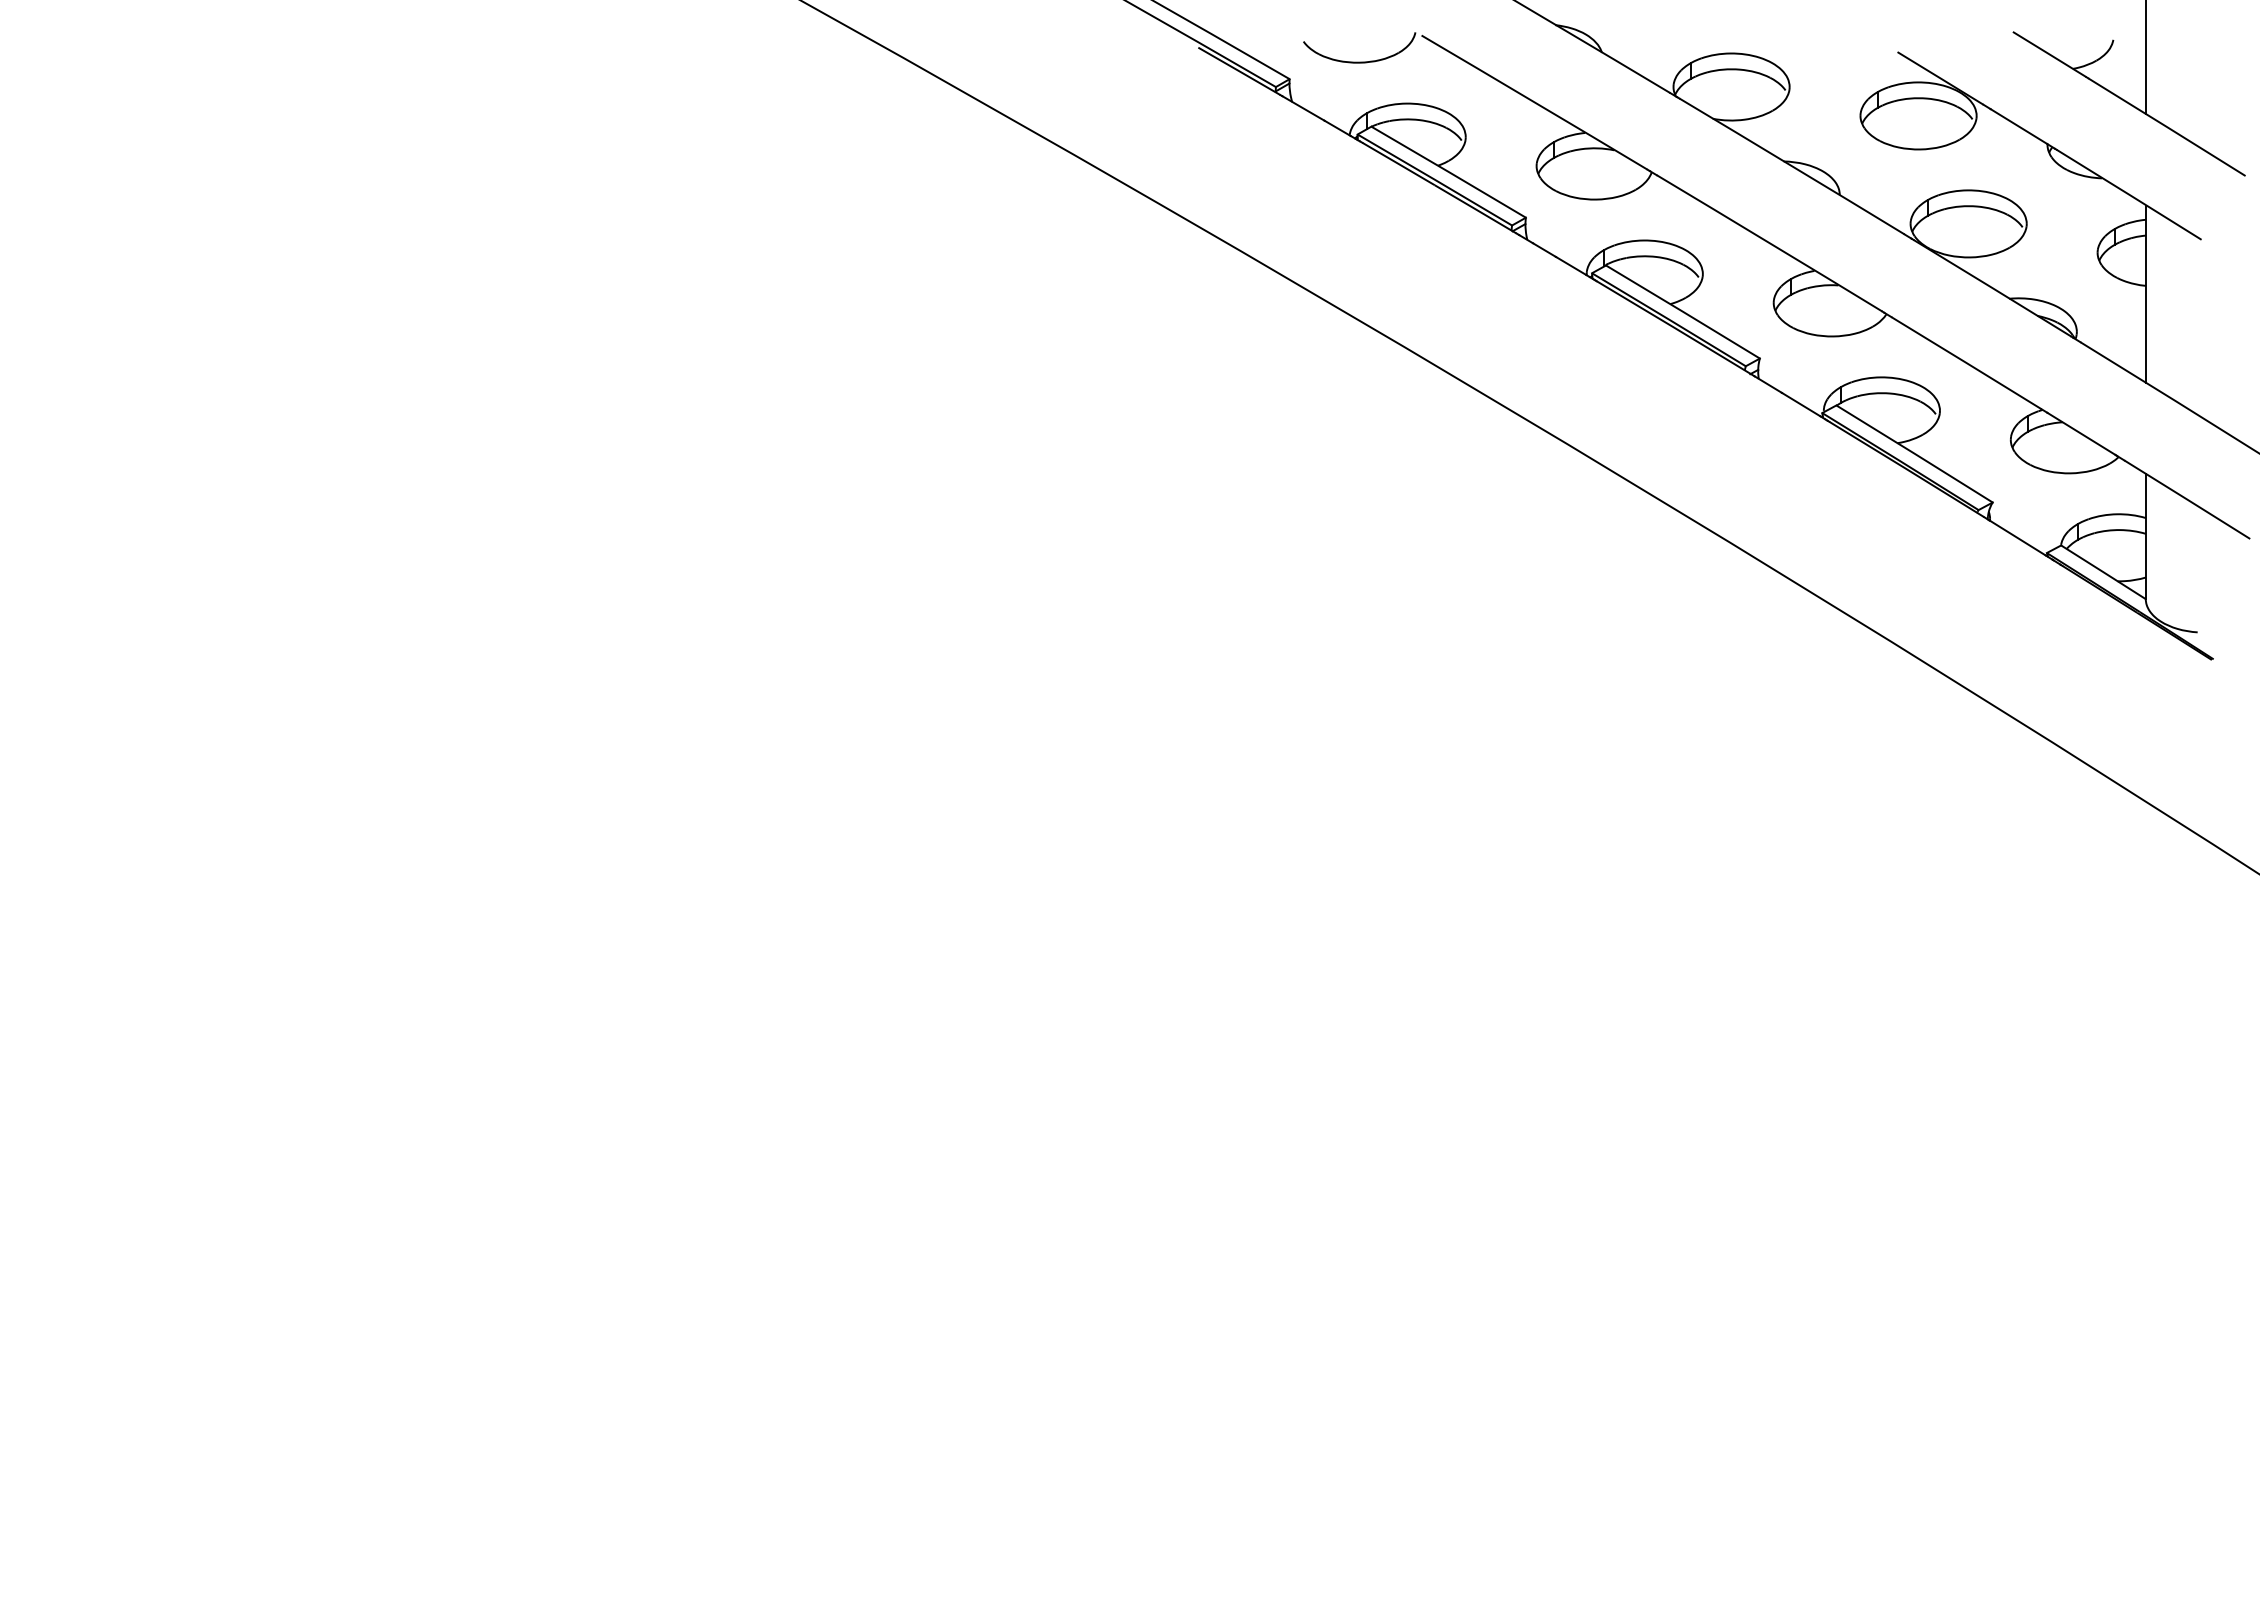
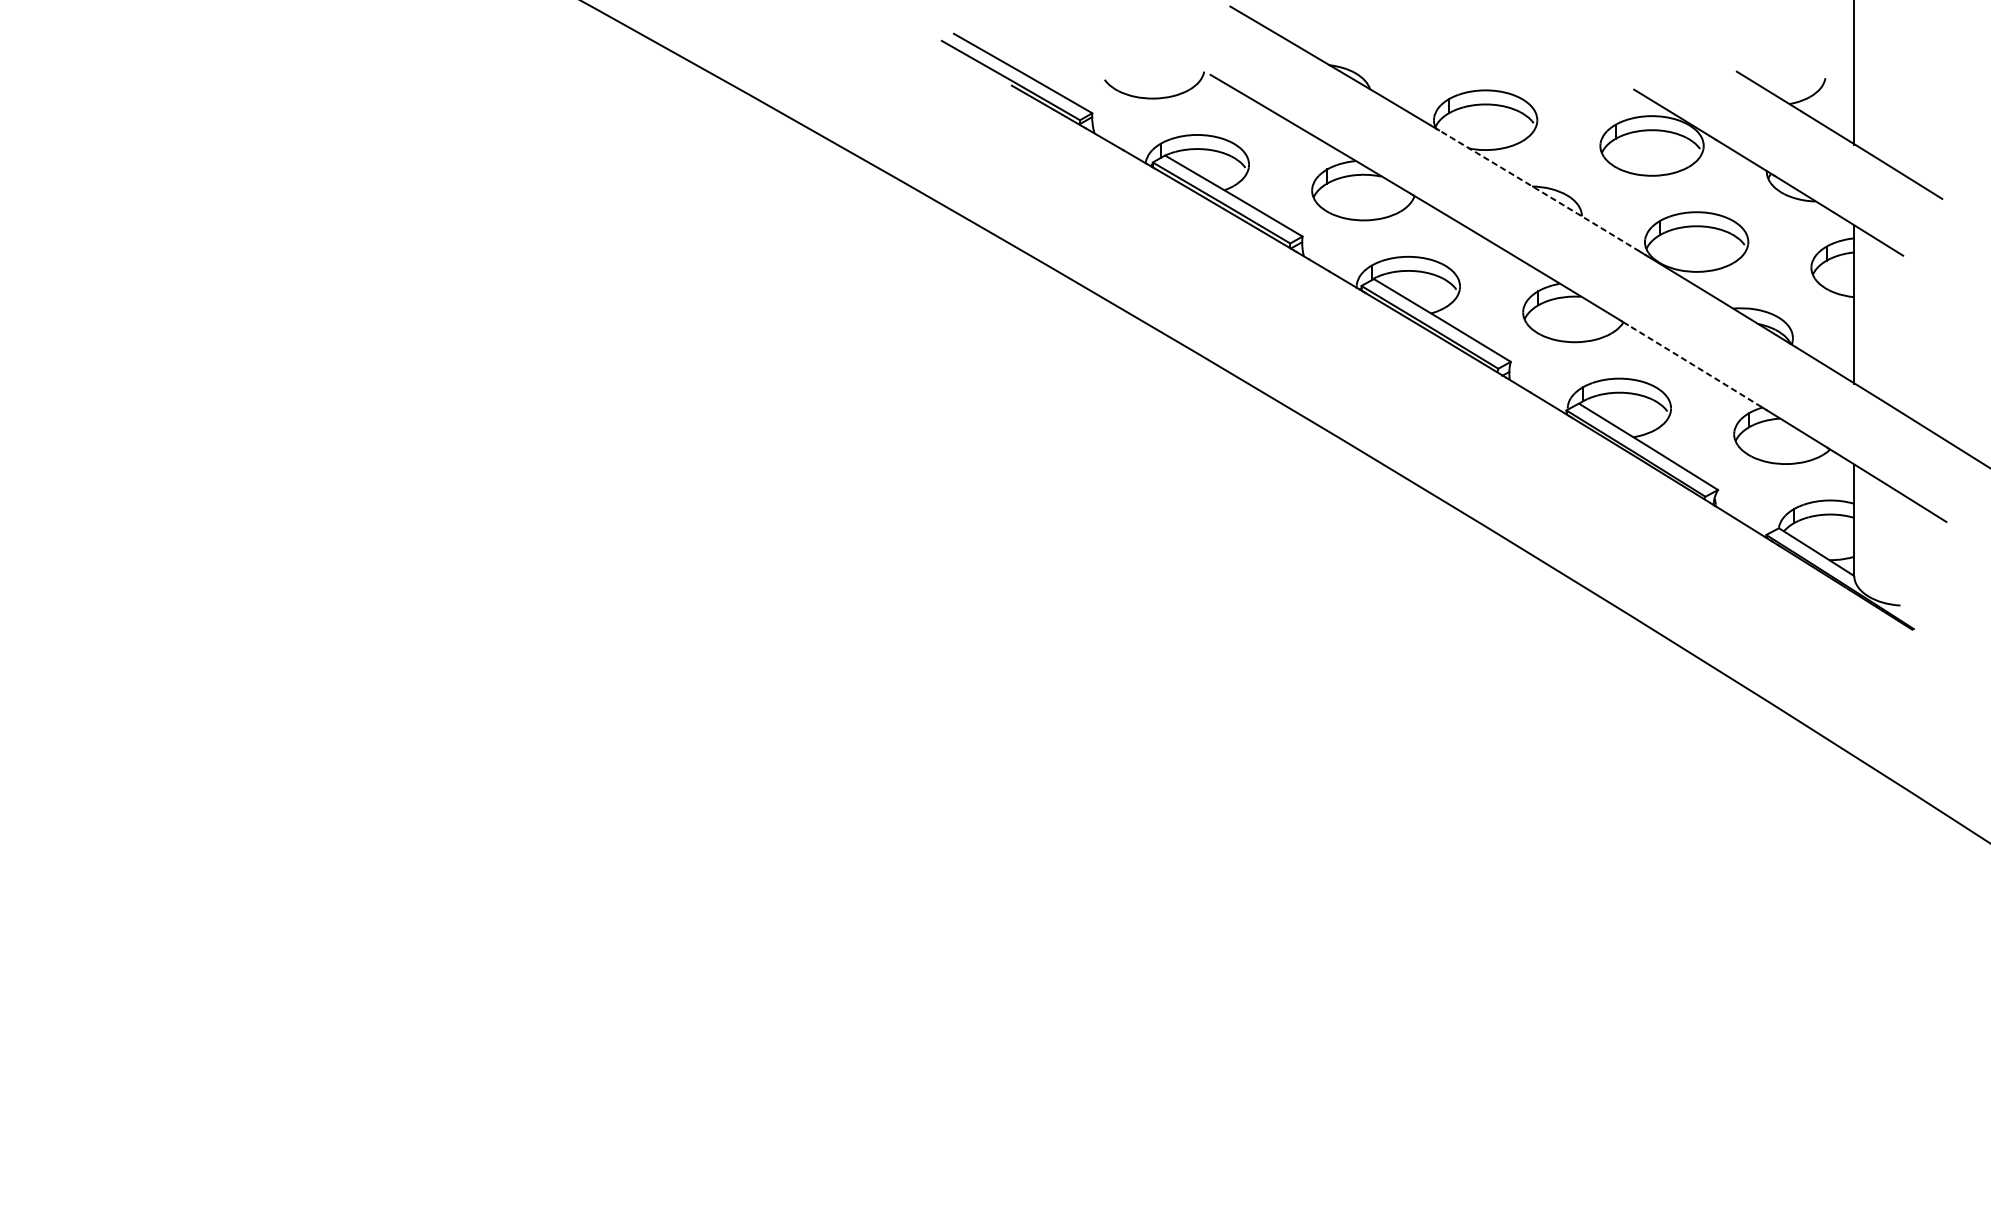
arc: (1792, 166) -> (1539, 190), solid -> dashed
arc: (1966, 363) -> (1694, 366), solid -> dashed

